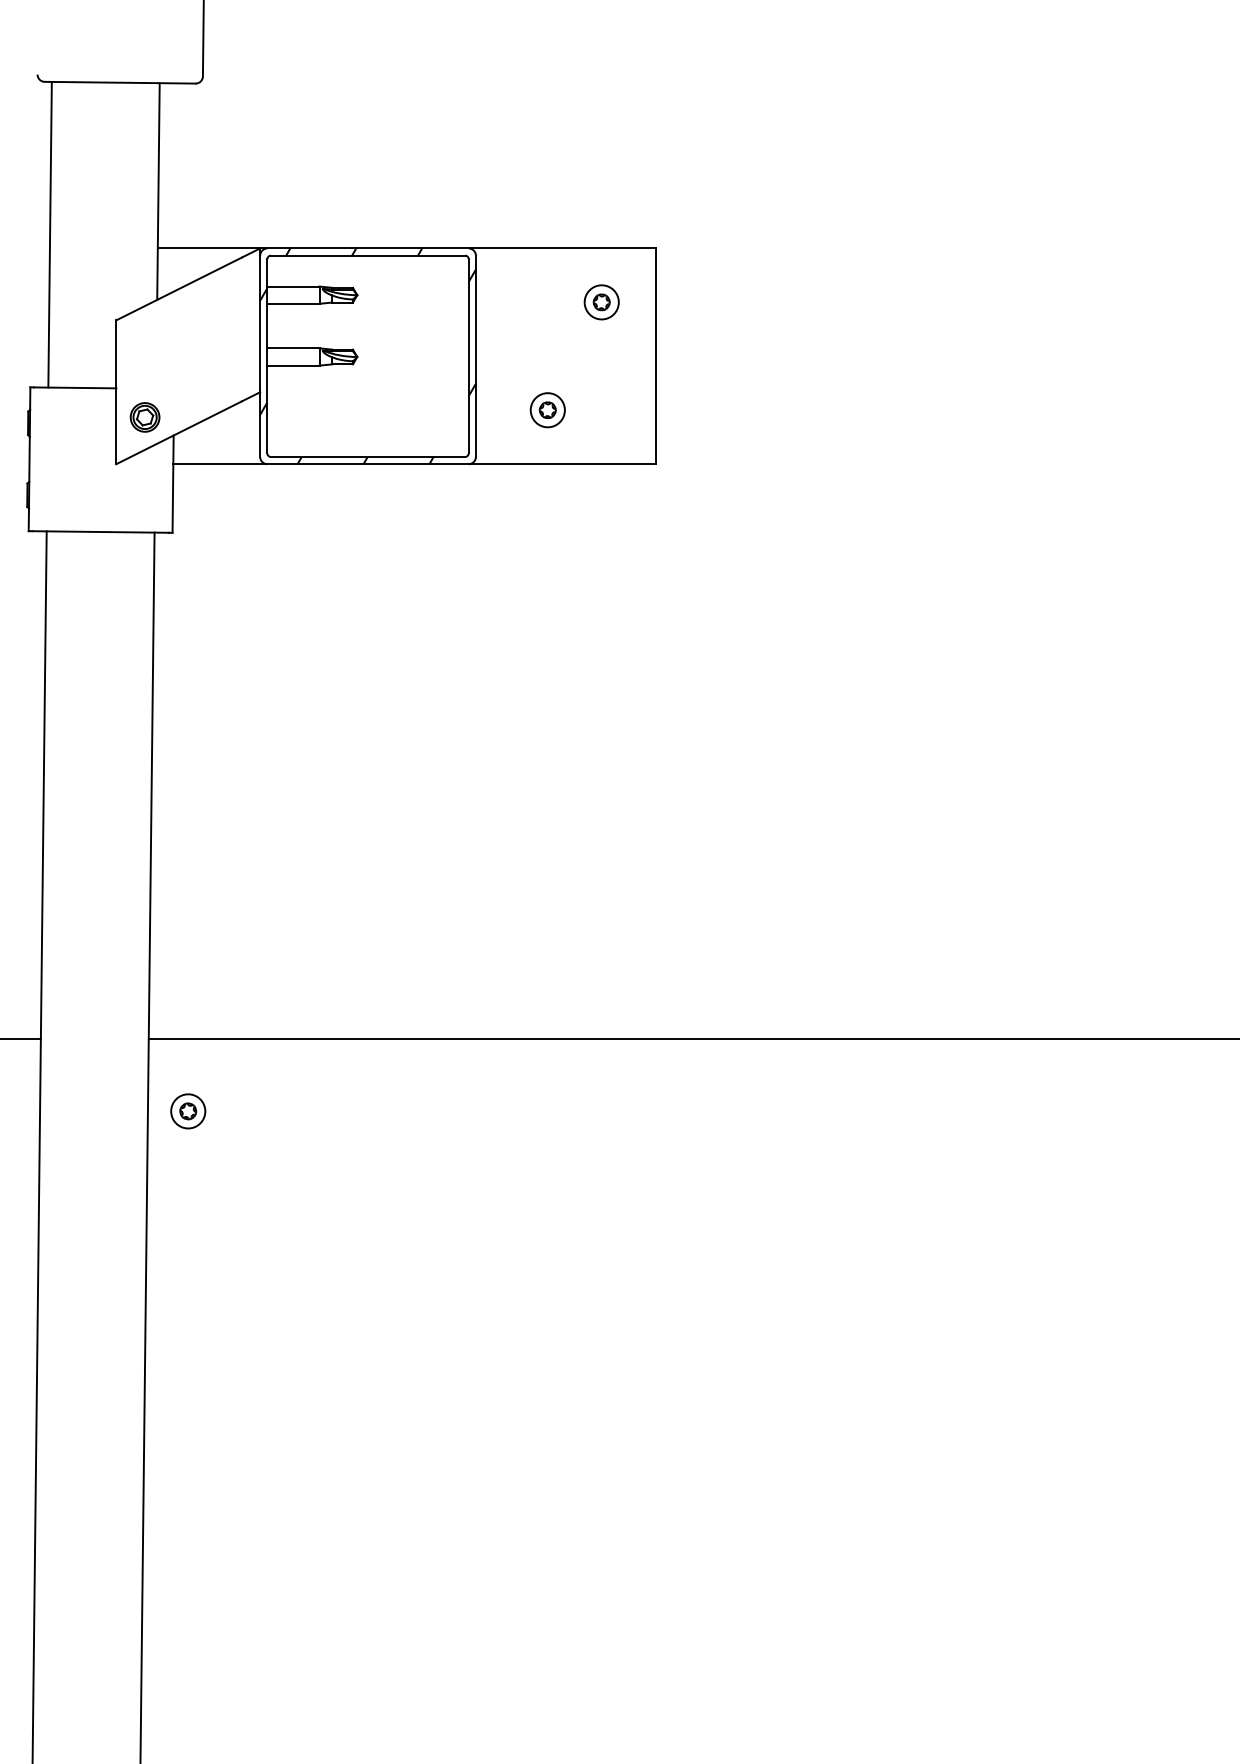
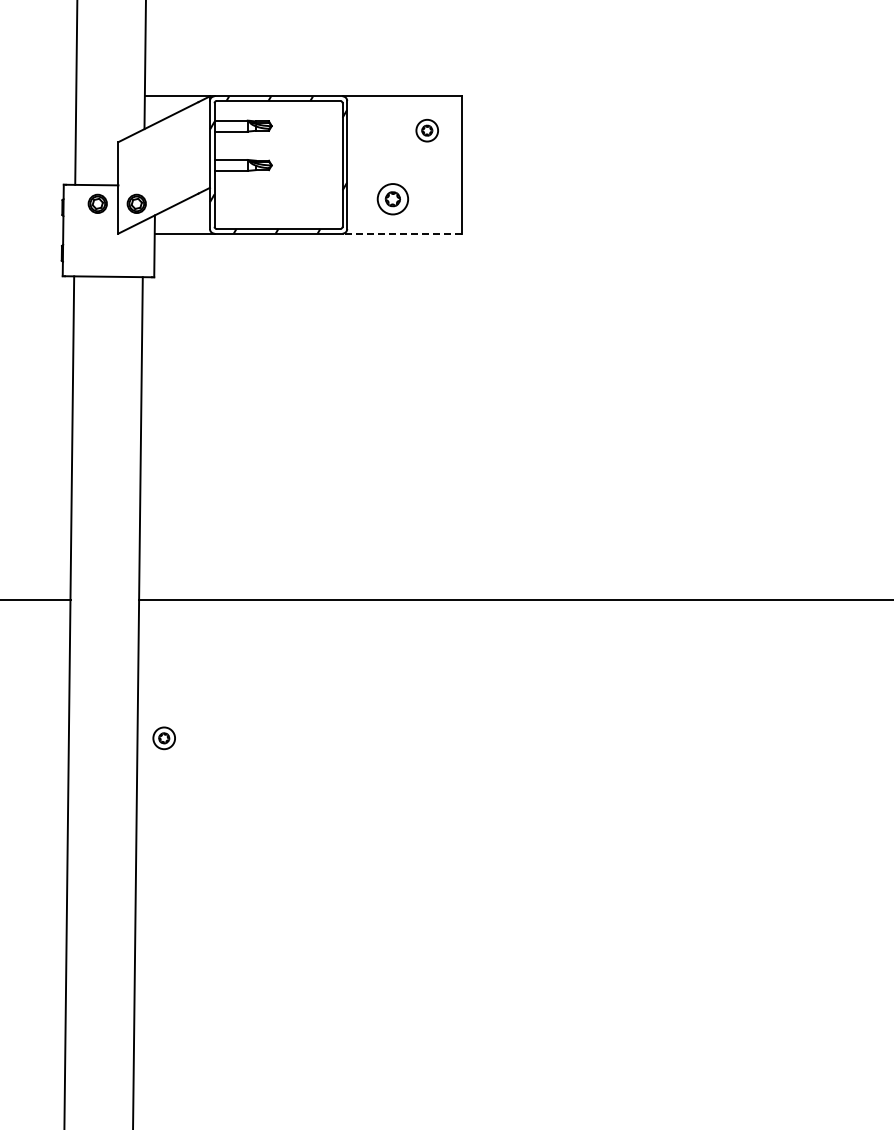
part: (547, 410) -> (392, 199), size x1.4
part: (83, 416) -> (97, 203), added
line: (561, 463) -> (401, 233), solid -> dashed
part: (187, 1111) -> (163, 738), moved

